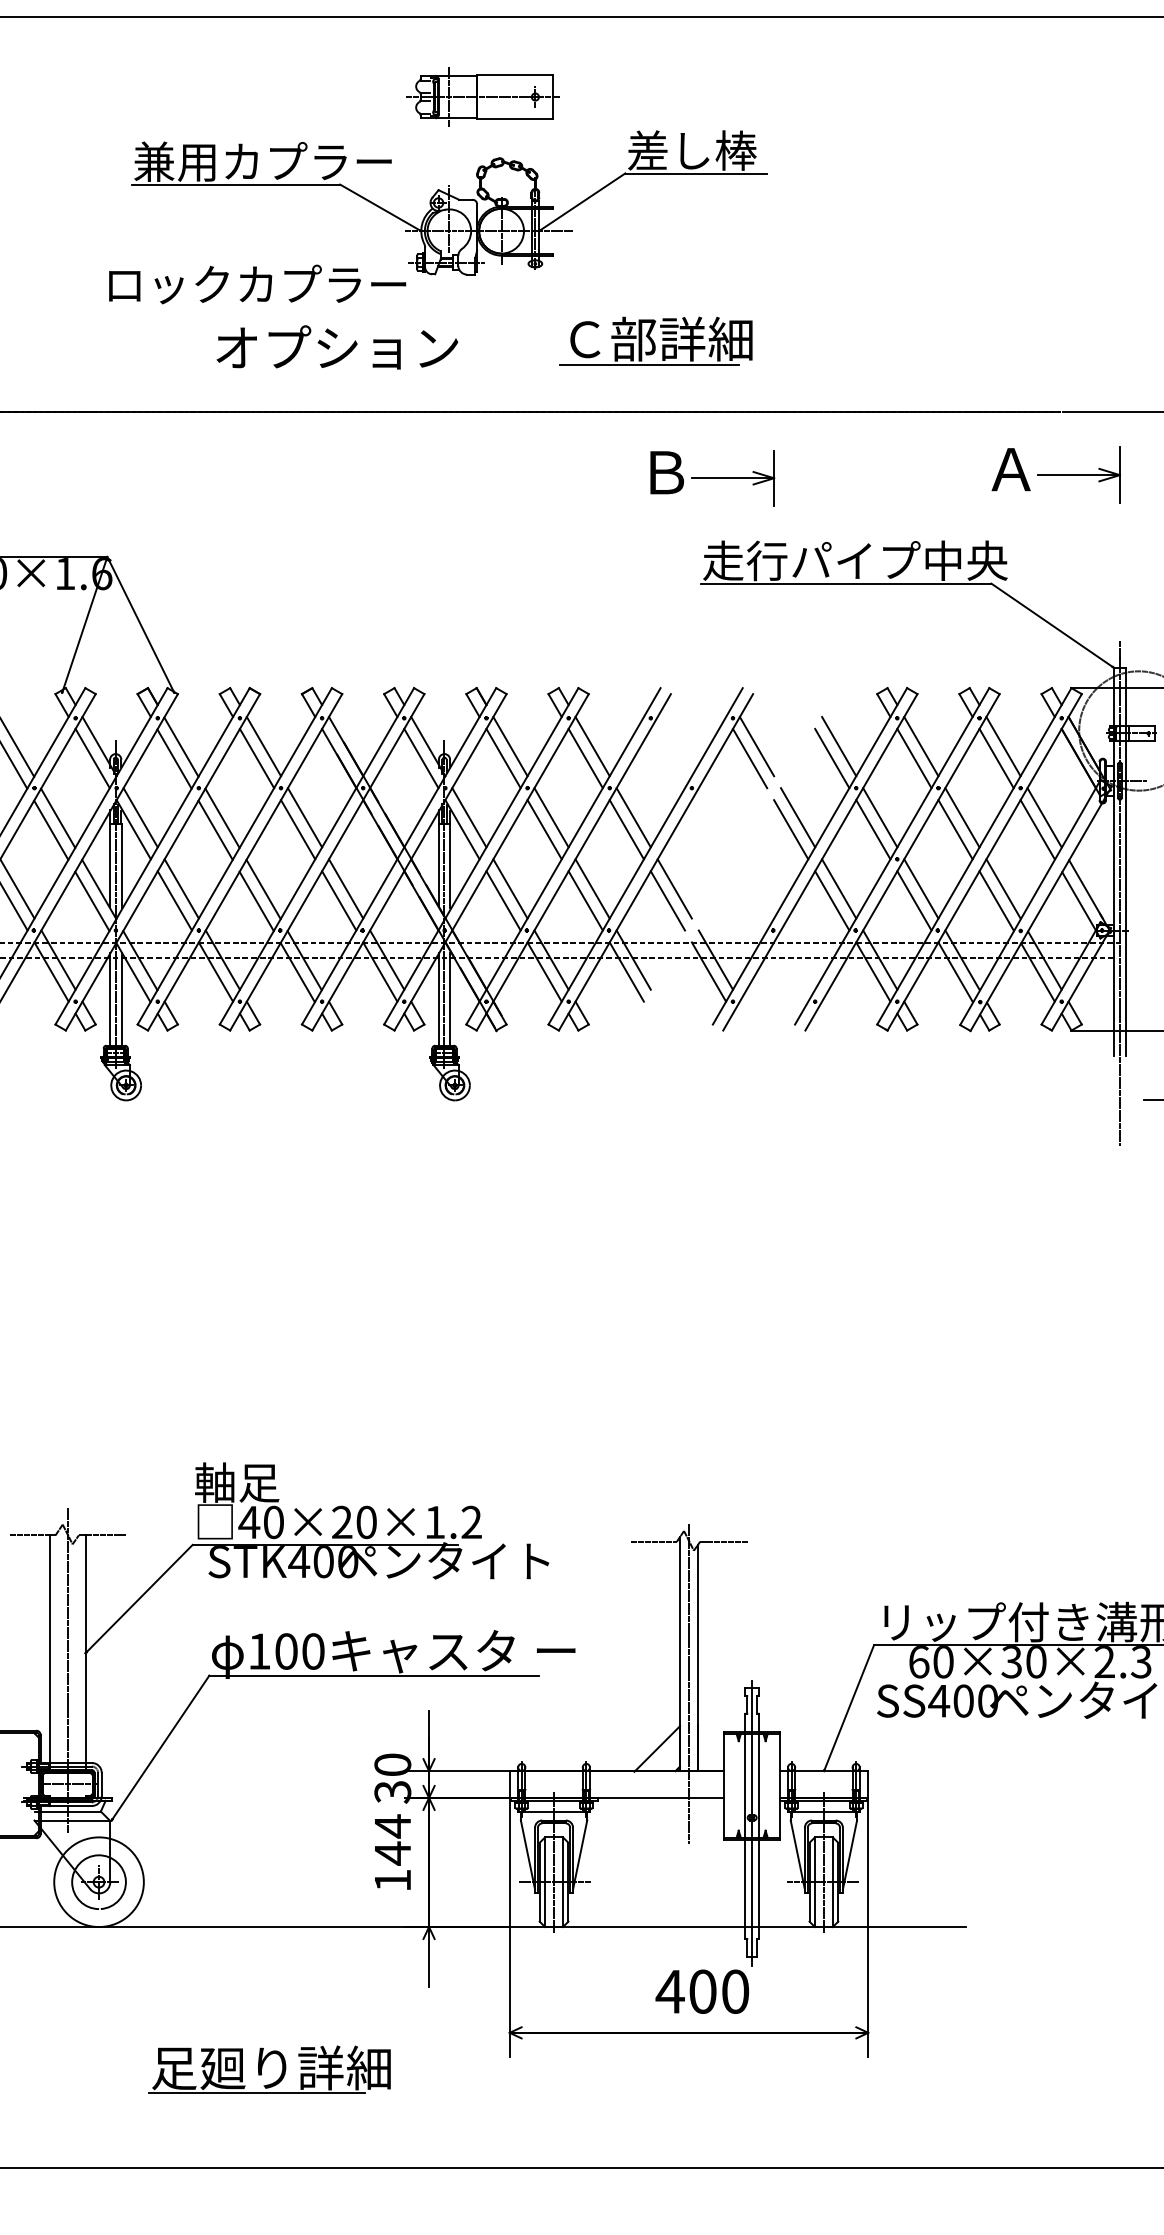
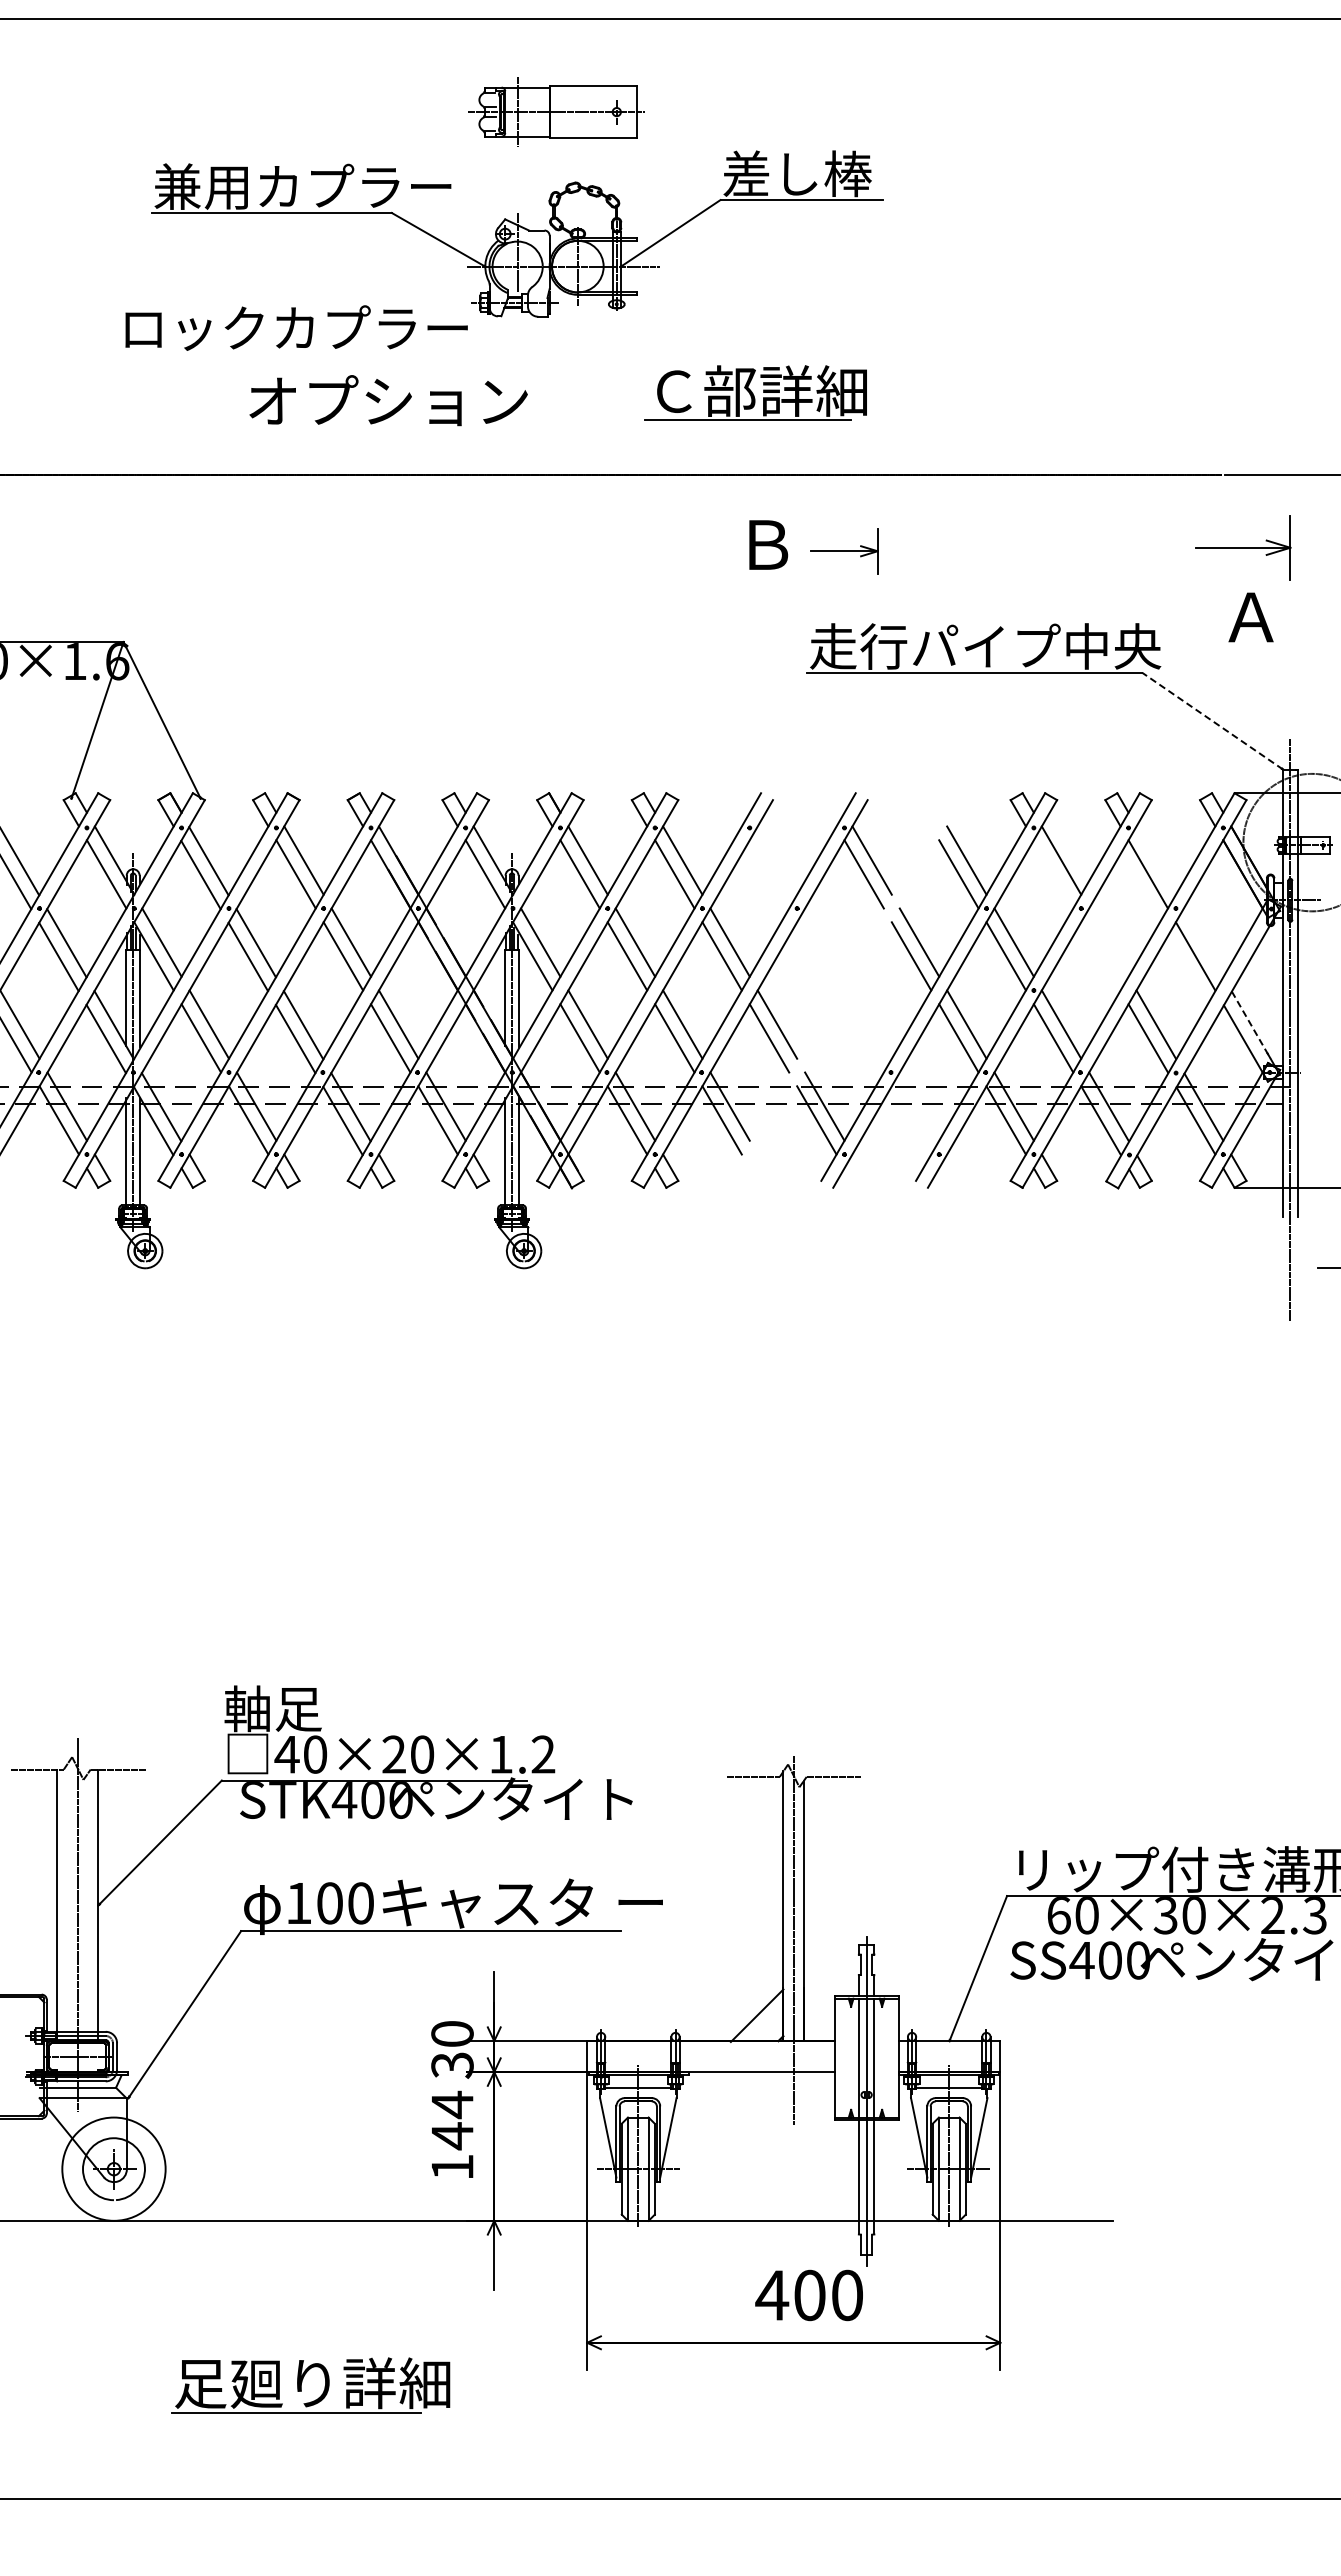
text: (1010, 469) -> (1250, 617), moved
part: (732, 477) -> (844, 550), size x0.7
line: (1052, 625) -> (1212, 720), solid -> dashed
line: (1002, 746) -> (1155, 860), removed
line: (914, 758) -> (1053, 874), removed
line: (962, 817) -> (1108, 942), removed
line: (1044, 817) -> (1203, 942), removed
line: (955, 829) -> (1100, 956), removed
line: (1086, 889) -> (1251, 1025), solid -> dashed

